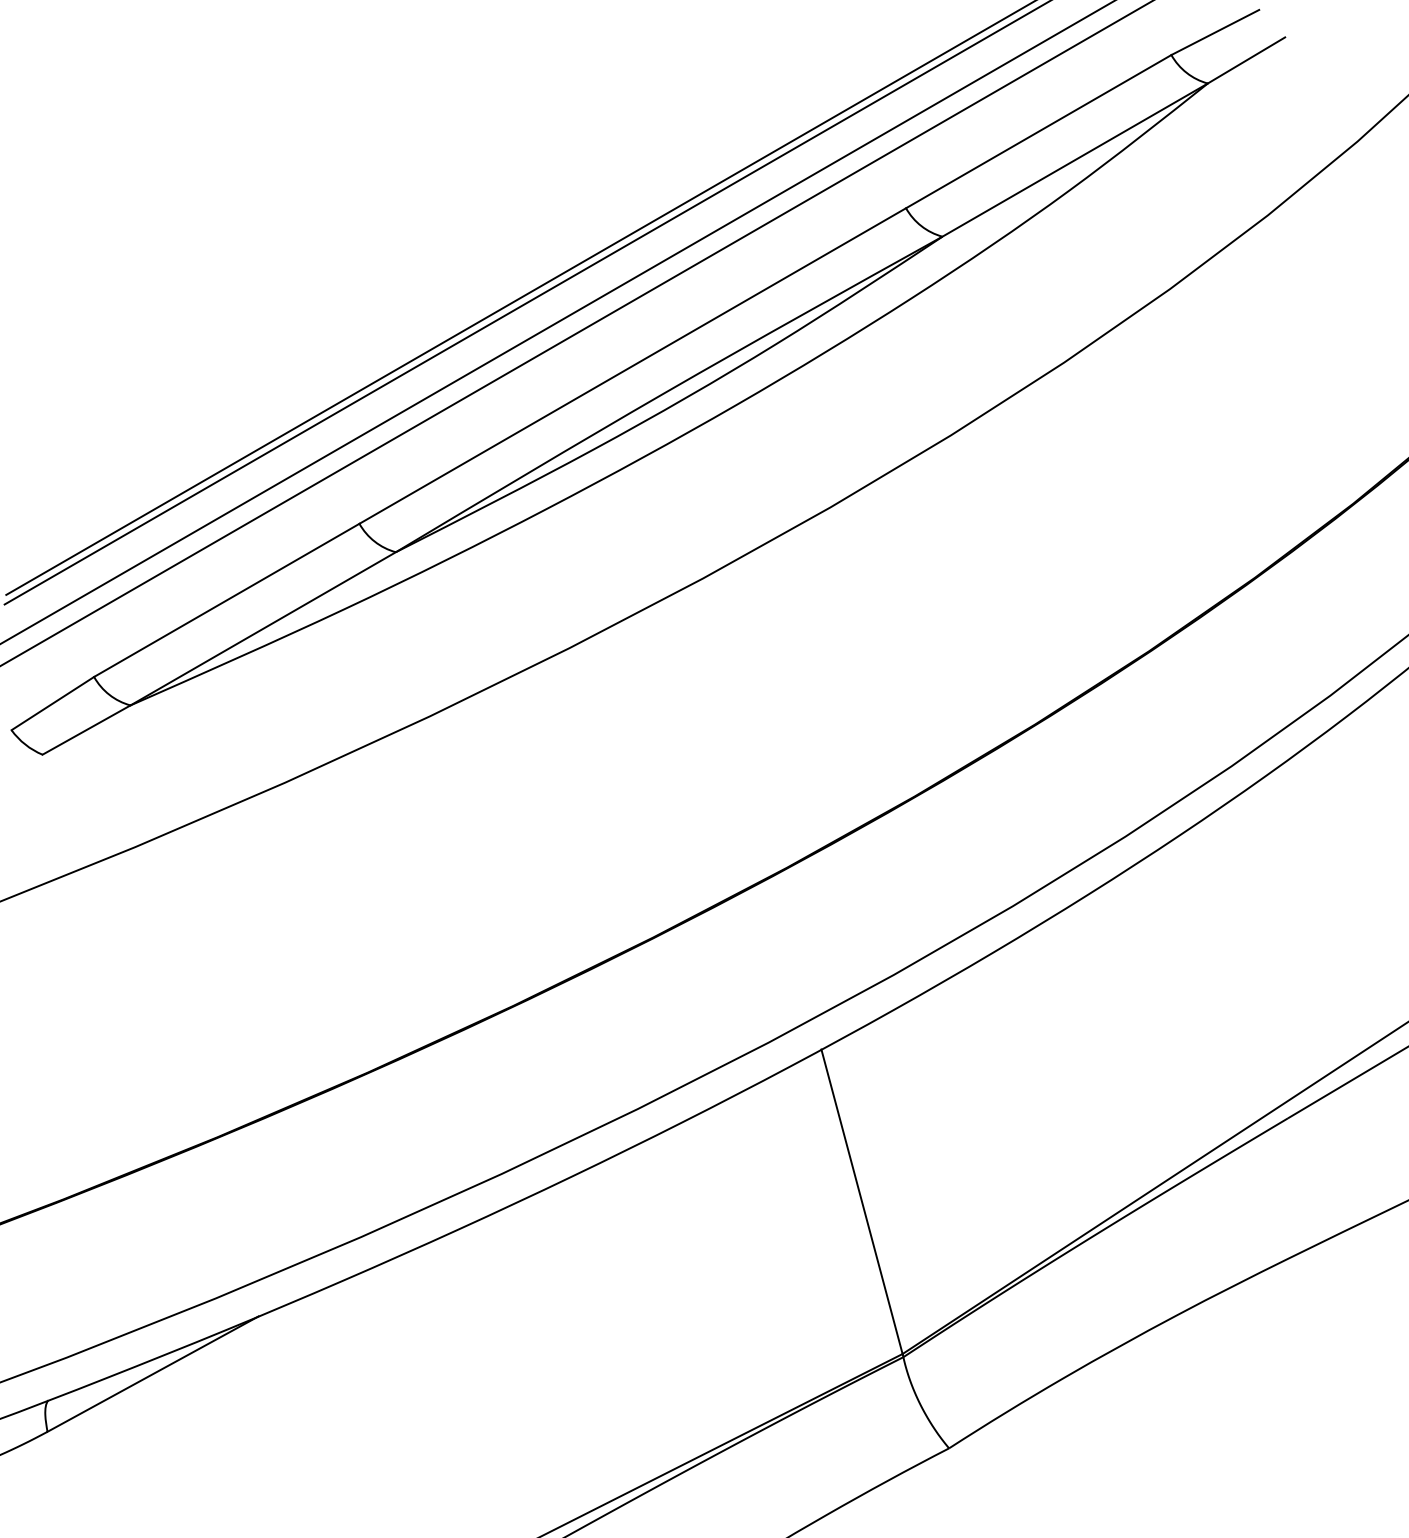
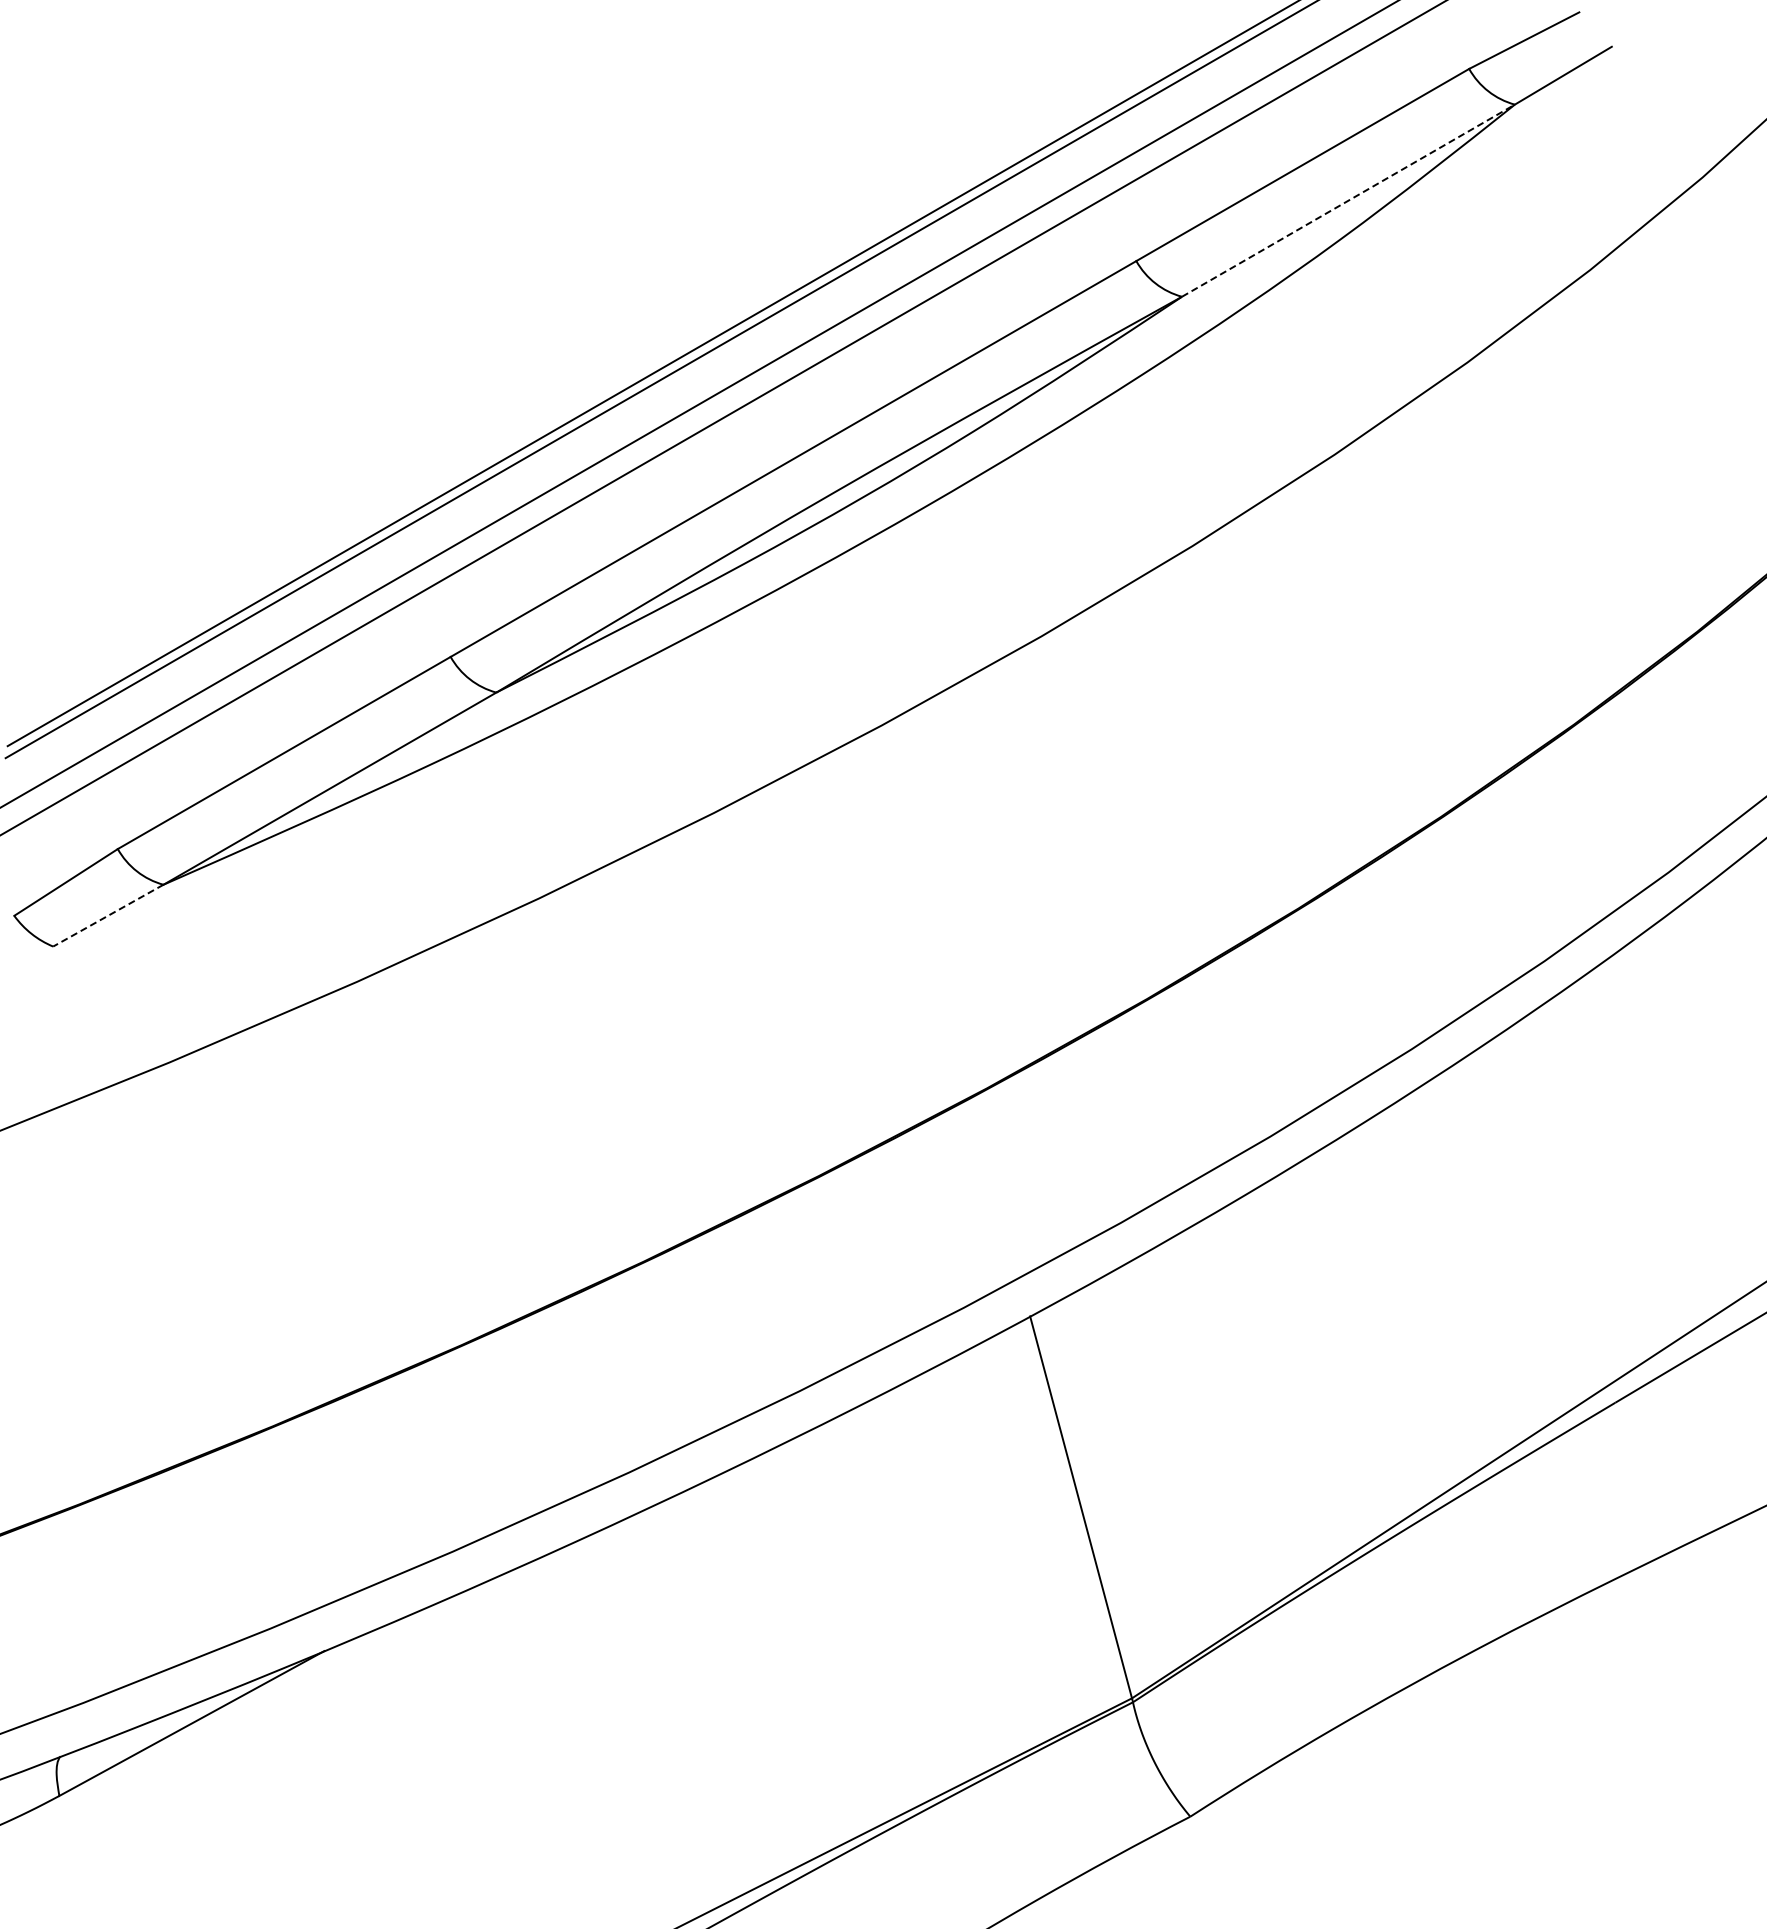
line: (1075, 159) -> (1348, 200), solid -> dashed
line: (85, 729) -> (107, 915), solid -> dashed

